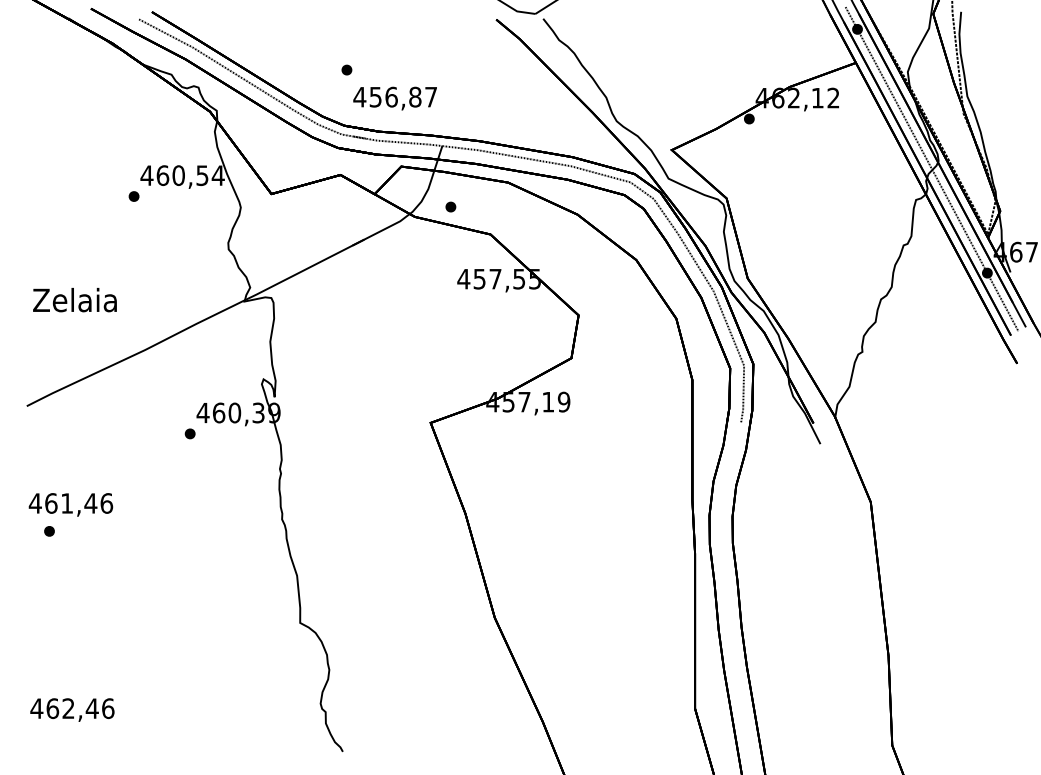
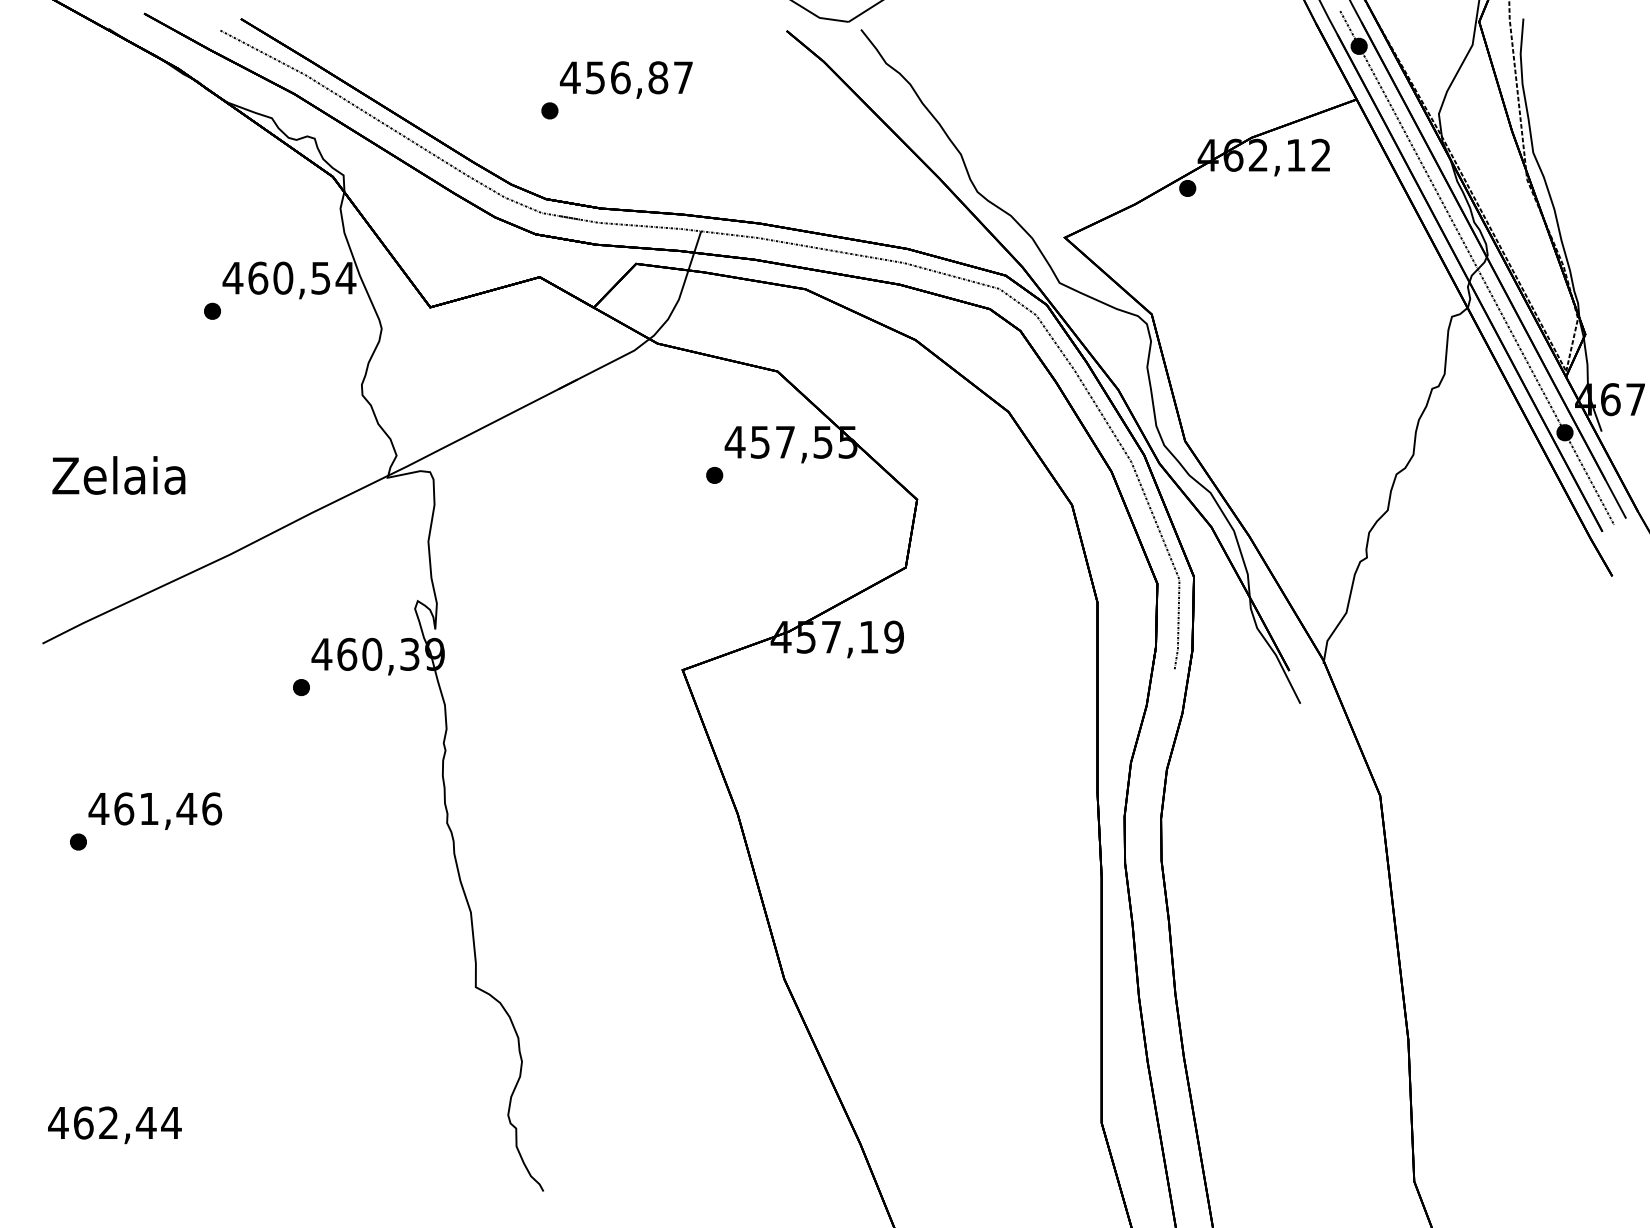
text: (394, 98) -> (625, 79), moved
part: (450, 206) -> (714, 474), moved
text: (70, 504) -> (154, 810), moved
text: (107, 708) -> (170, 1122), 462,46 -> 462,44

